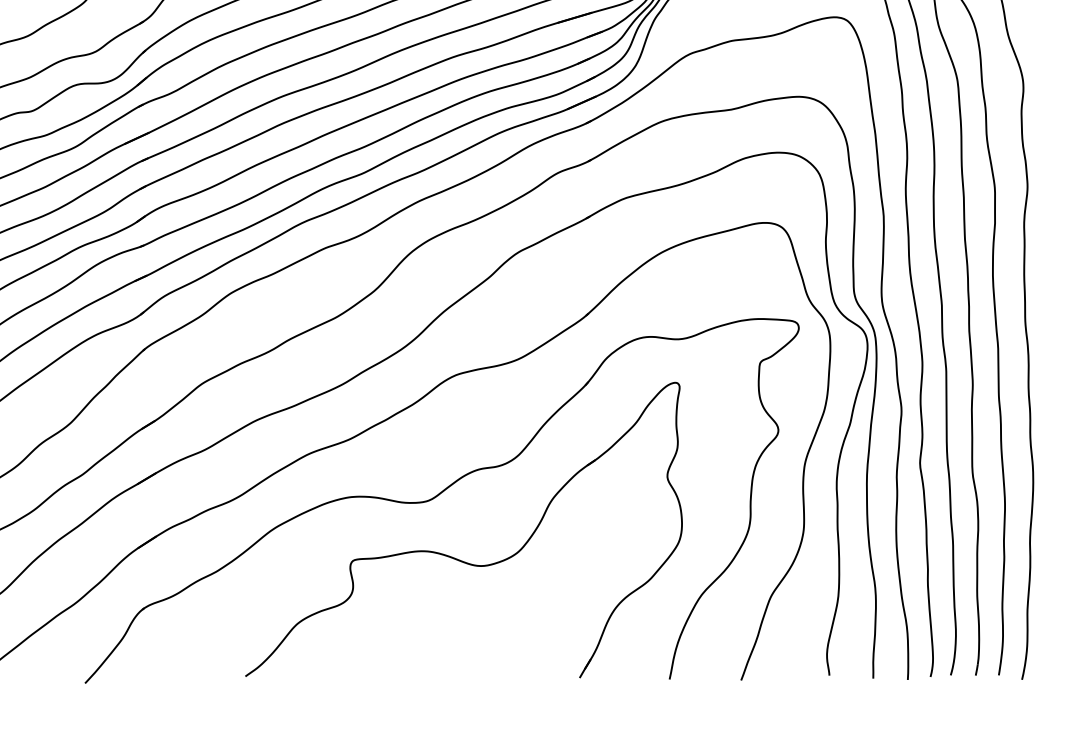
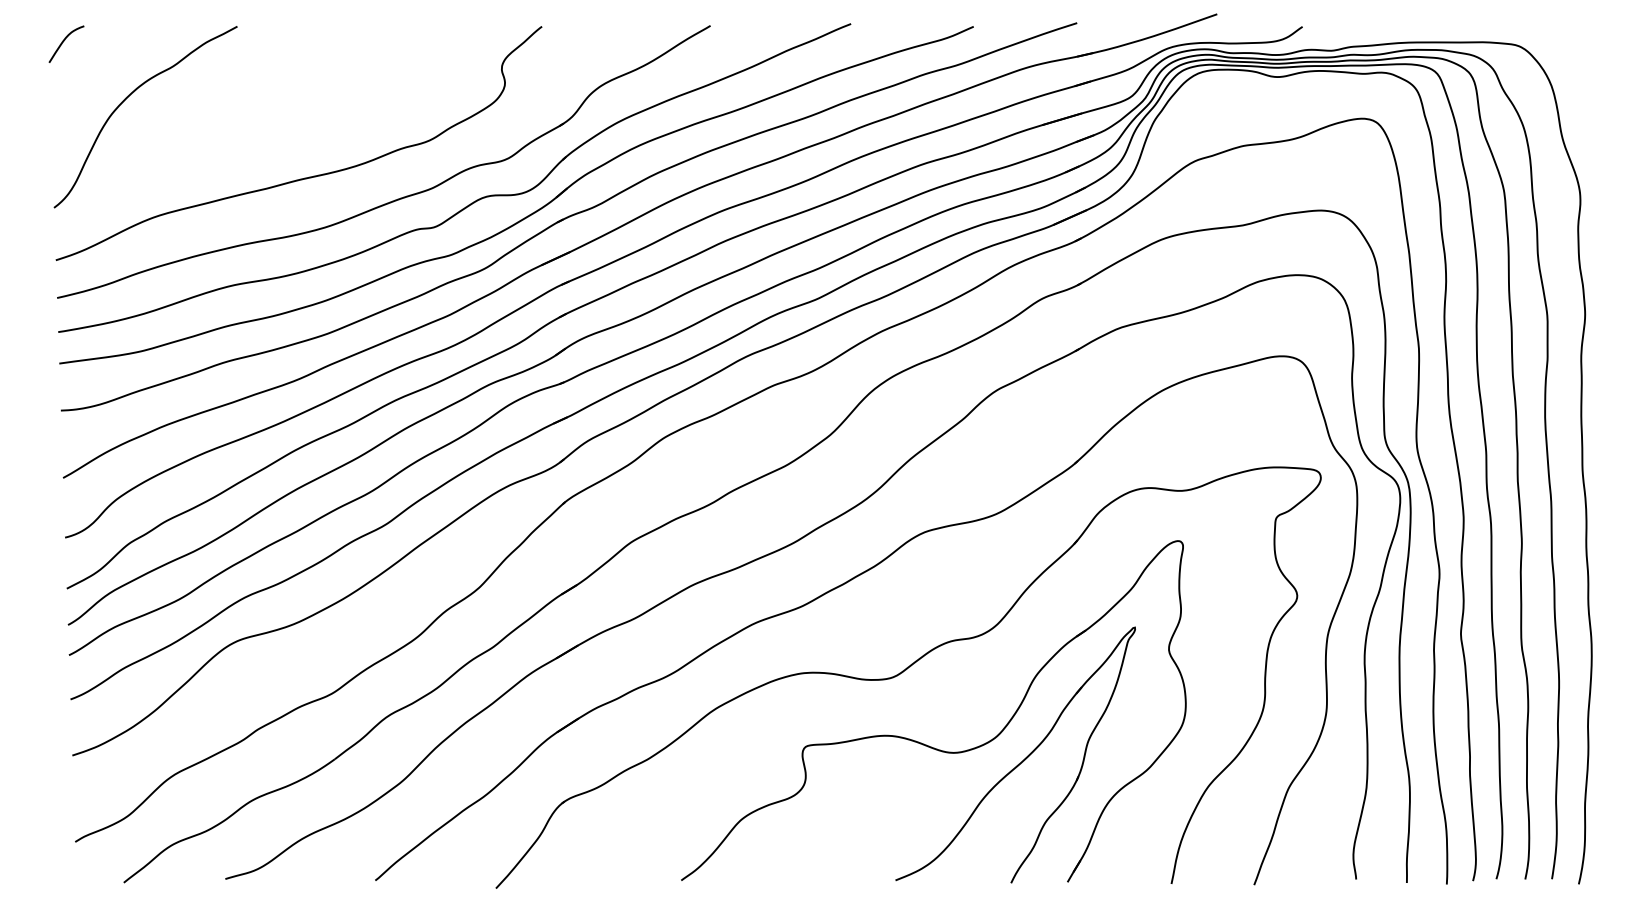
part: (540, 572) -> (1022, 760), added

